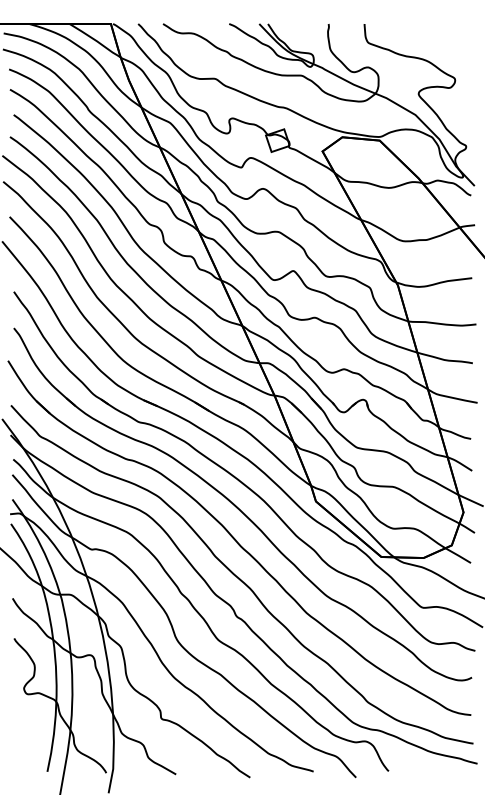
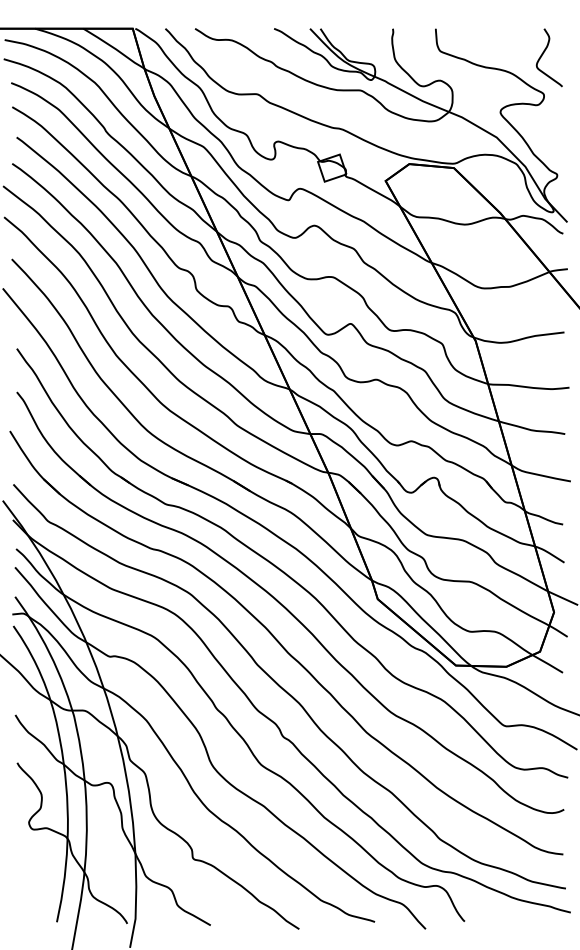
curve: (454, 45) -> (543, 54), added

